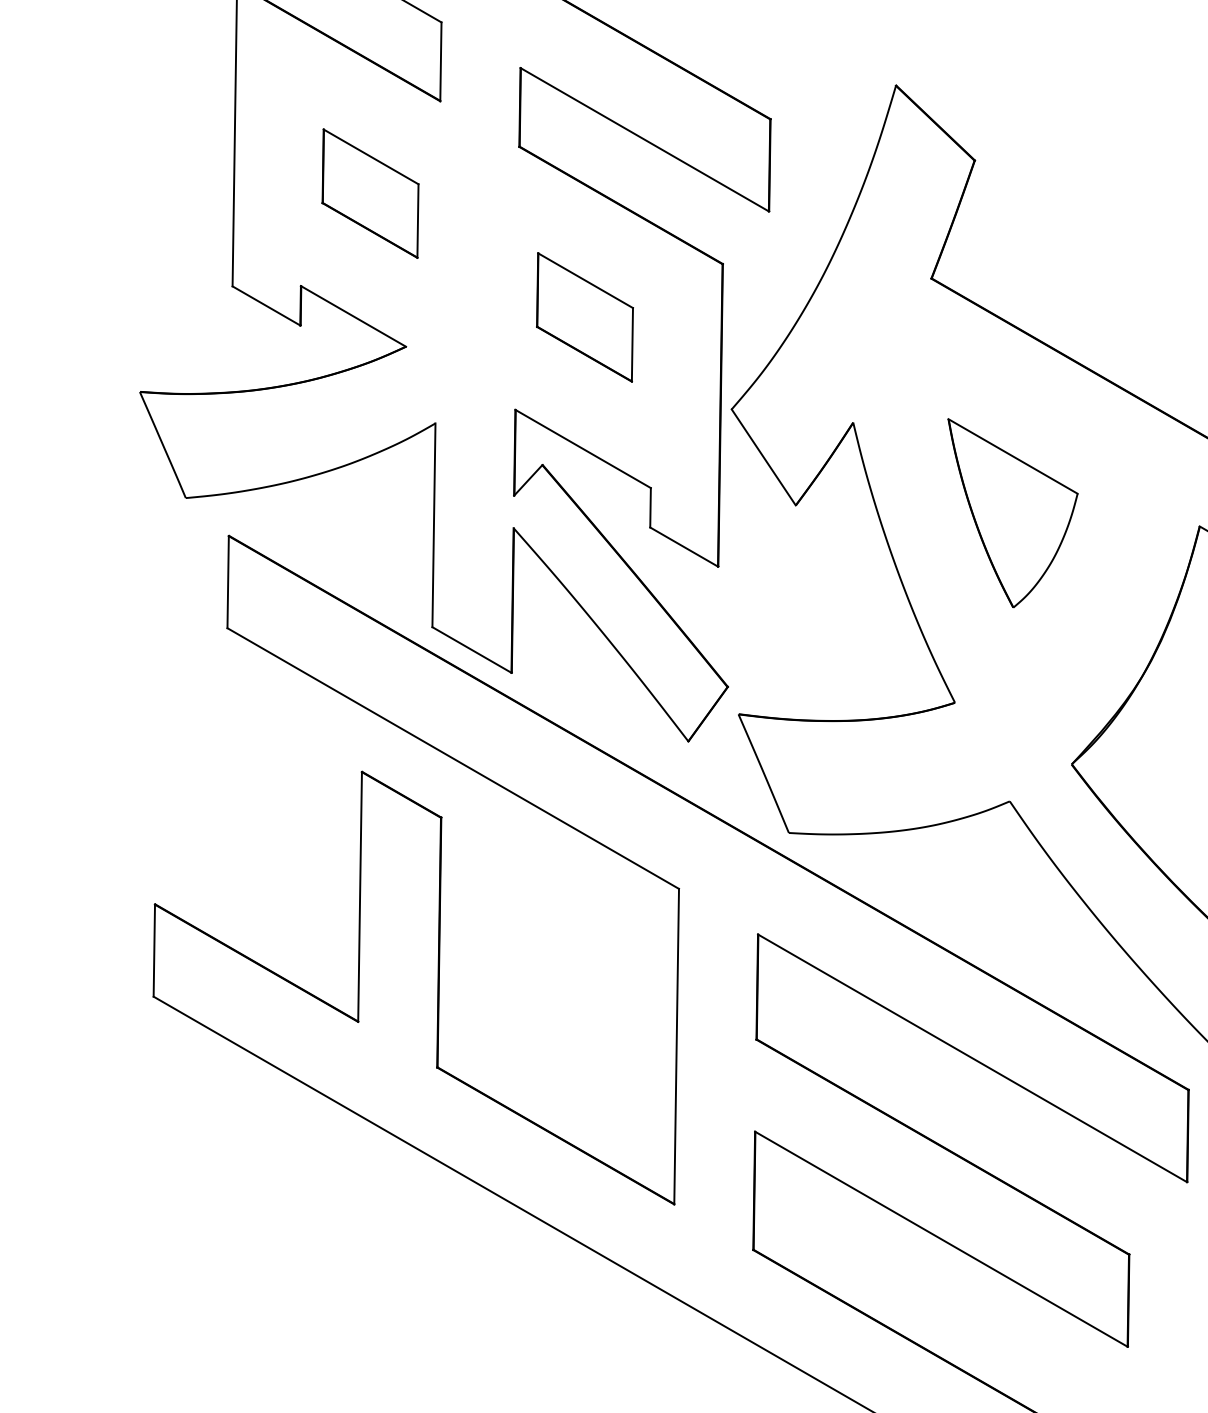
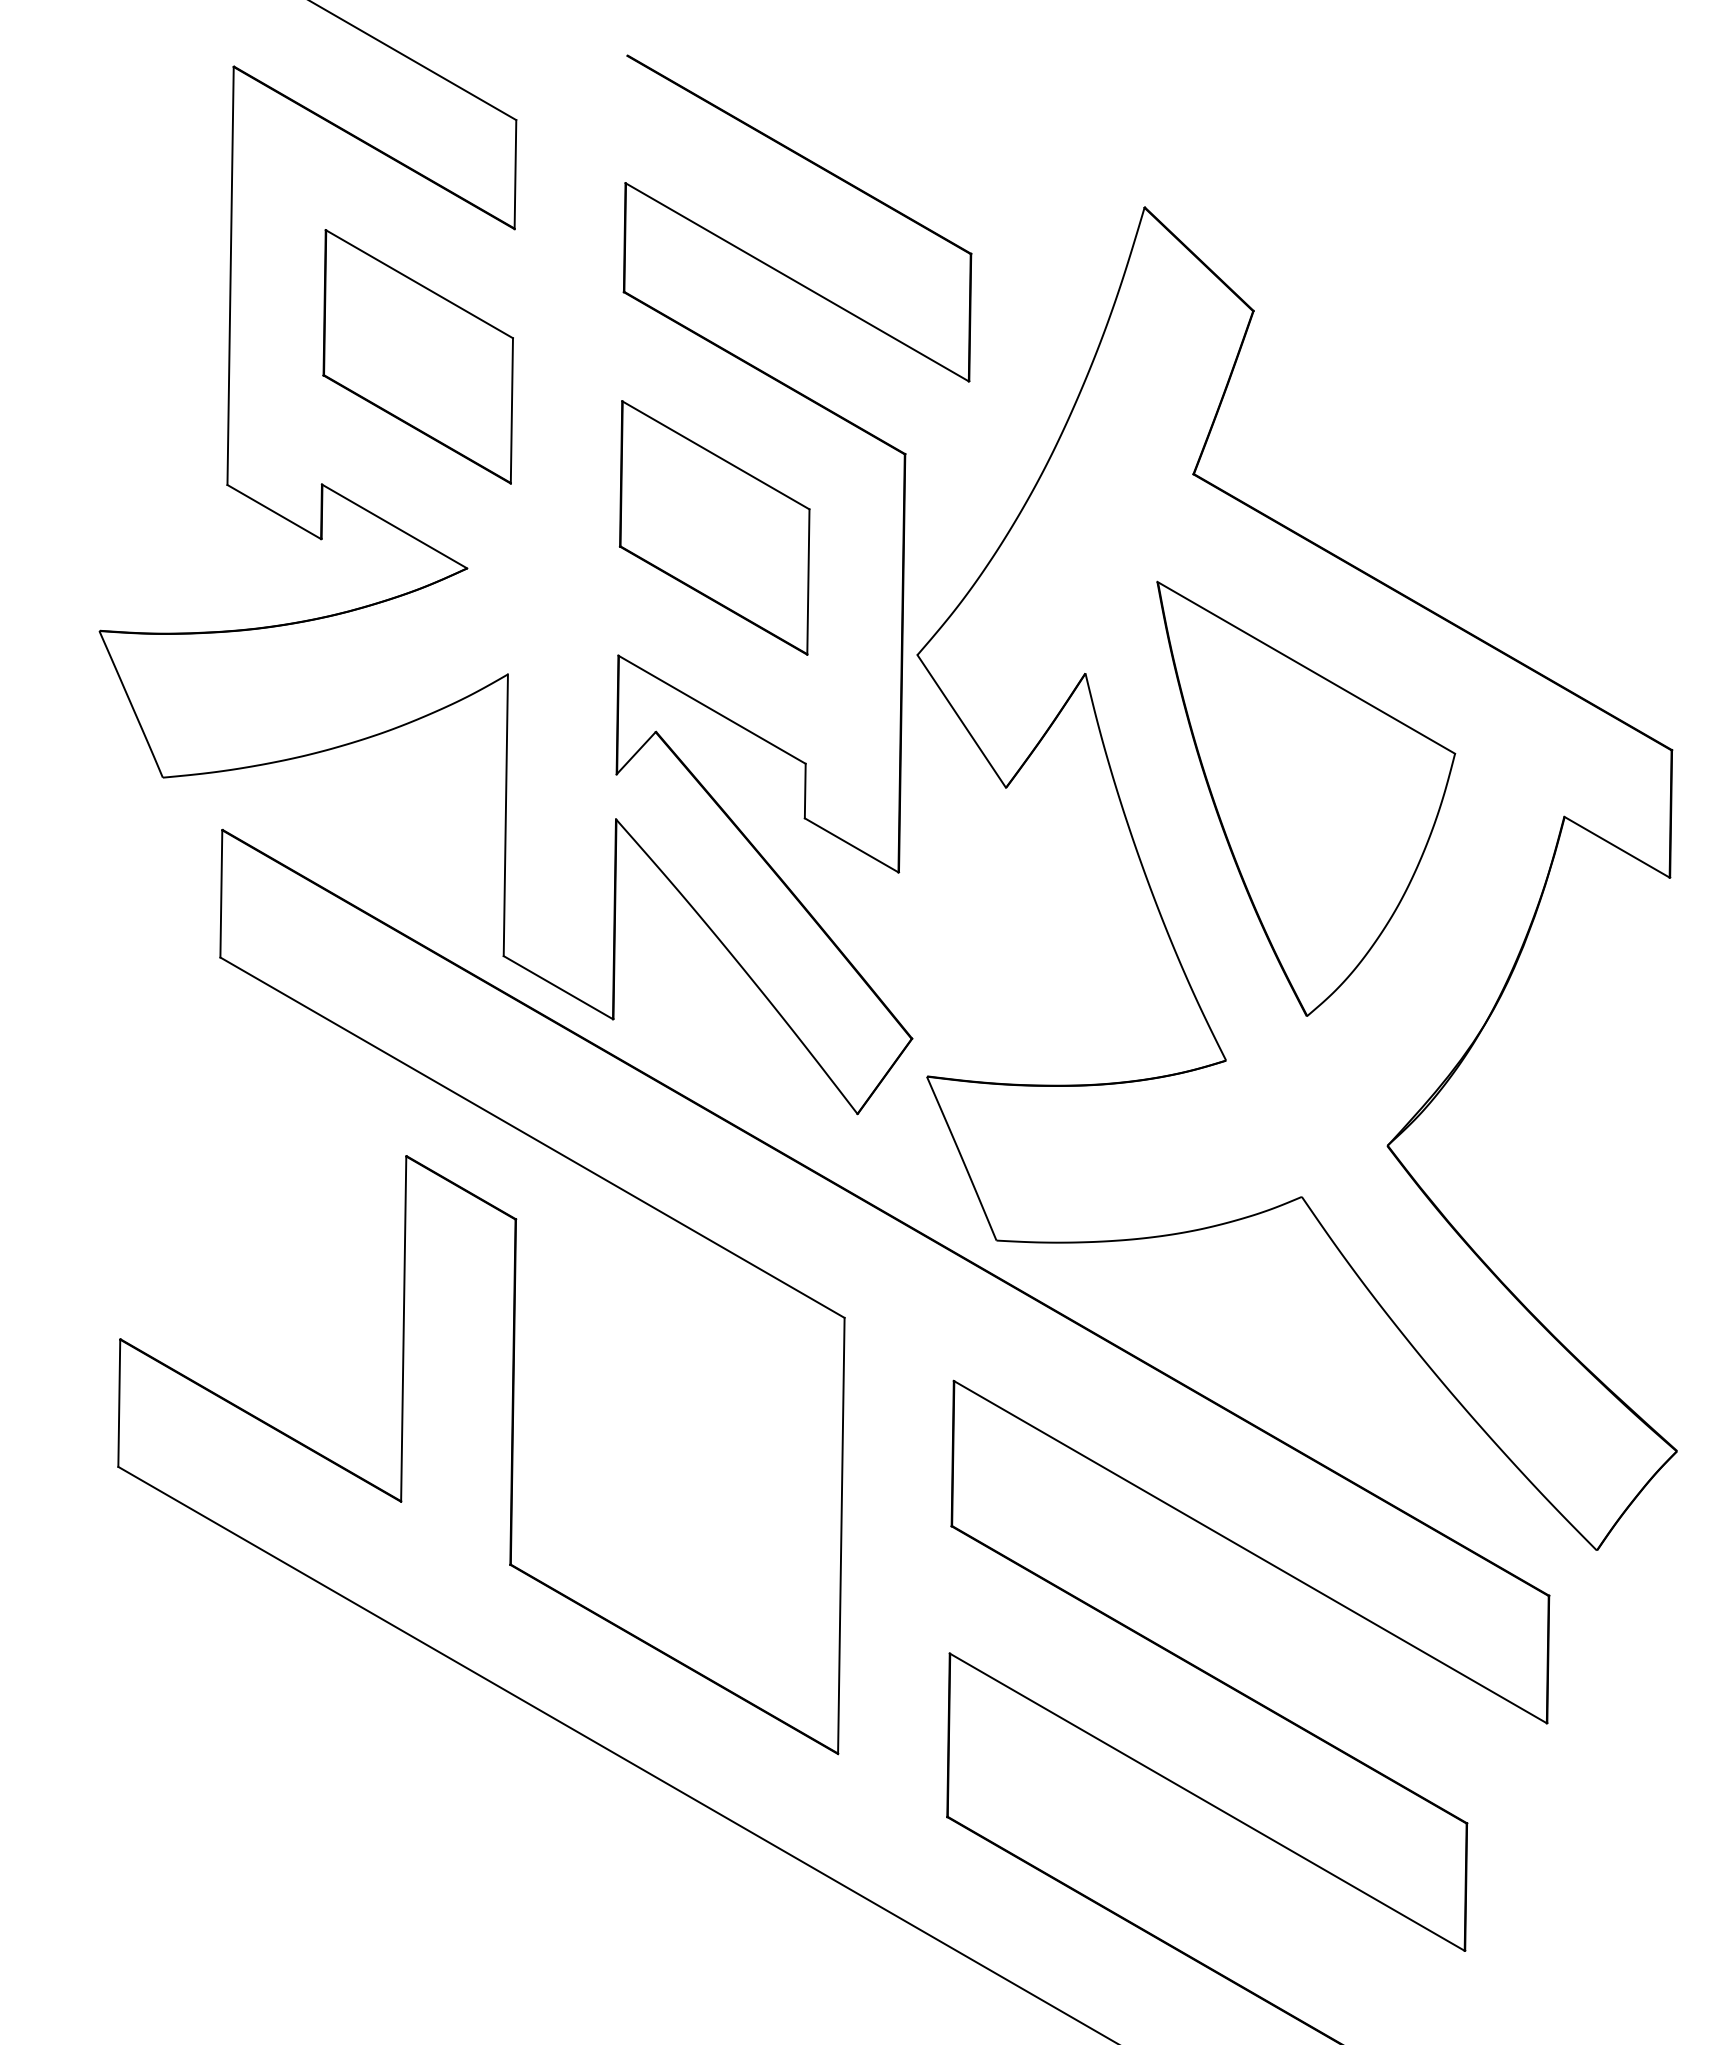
part: (370, 193) -> (417, 356), size x1.43
part: (584, 317) -> (714, 527), size x1.43
part: (1013, 513) -> (1306, 798), size x1.67

